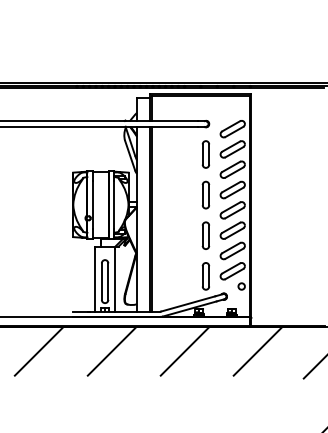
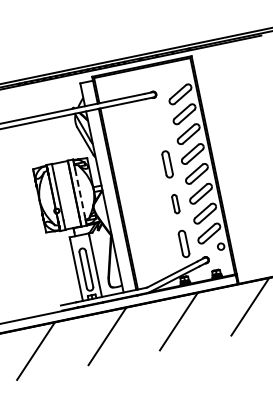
part: (205, 154) -> (158, 124), removed
line: (114, 204) -> (79, 192), solid -> dashed
part: (205, 235) -> (175, 204), size x0.7

